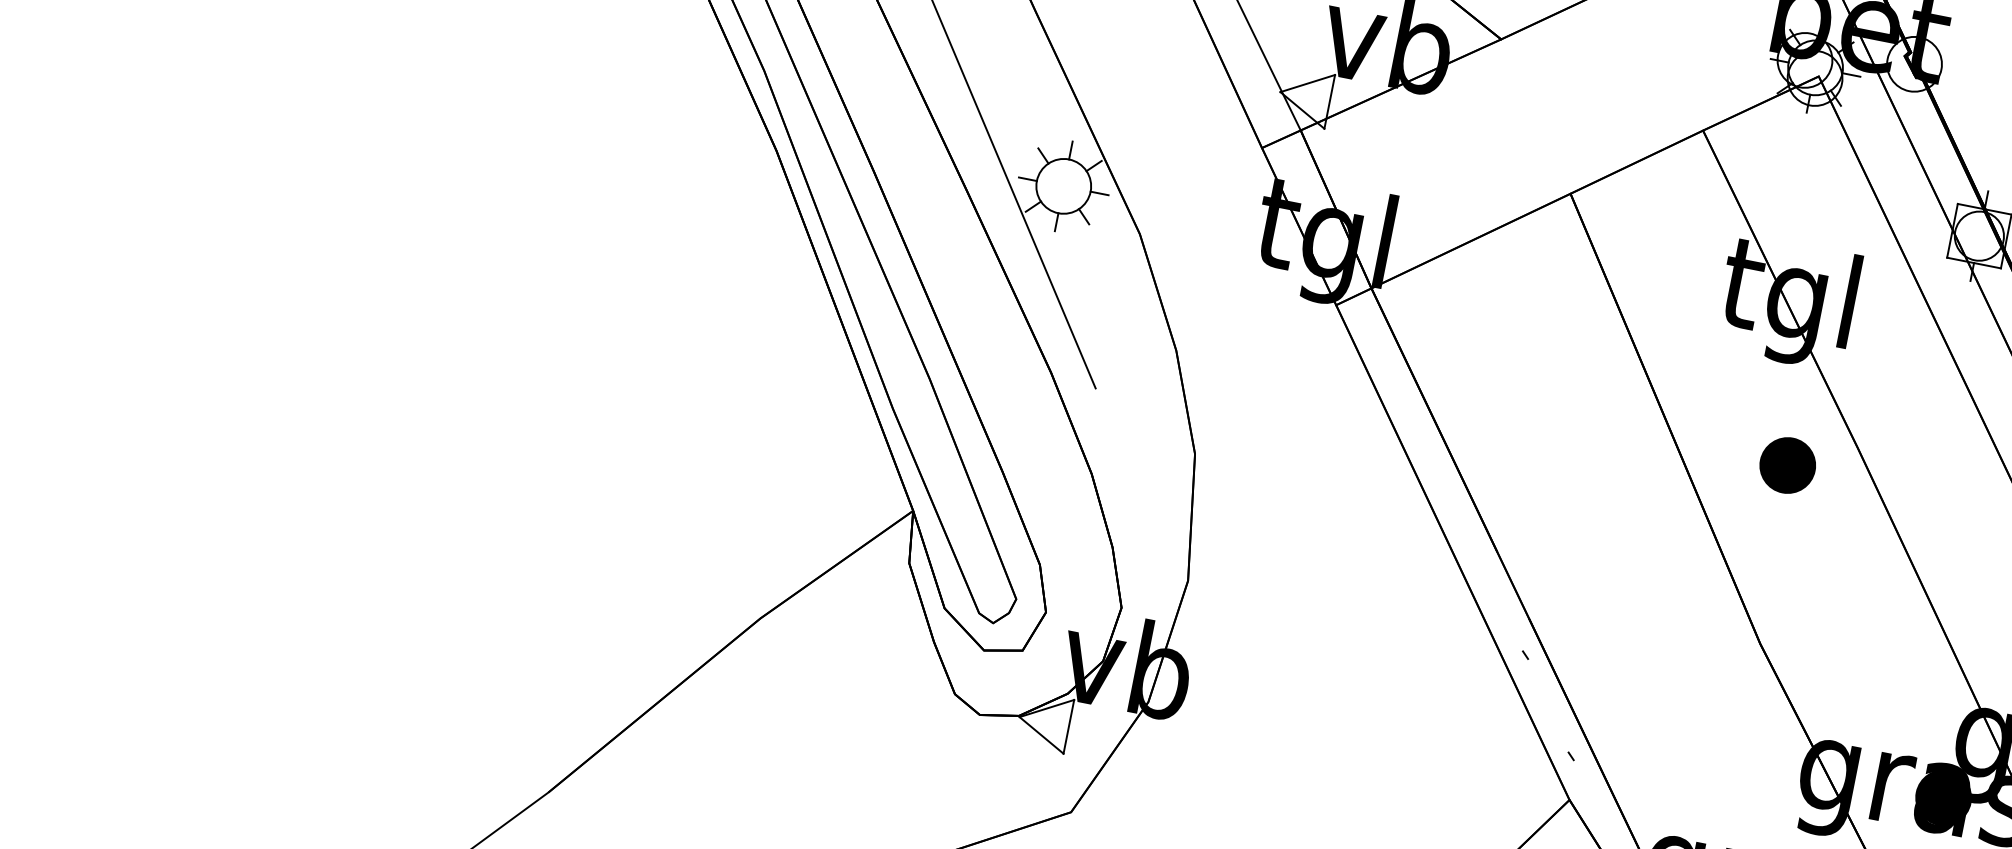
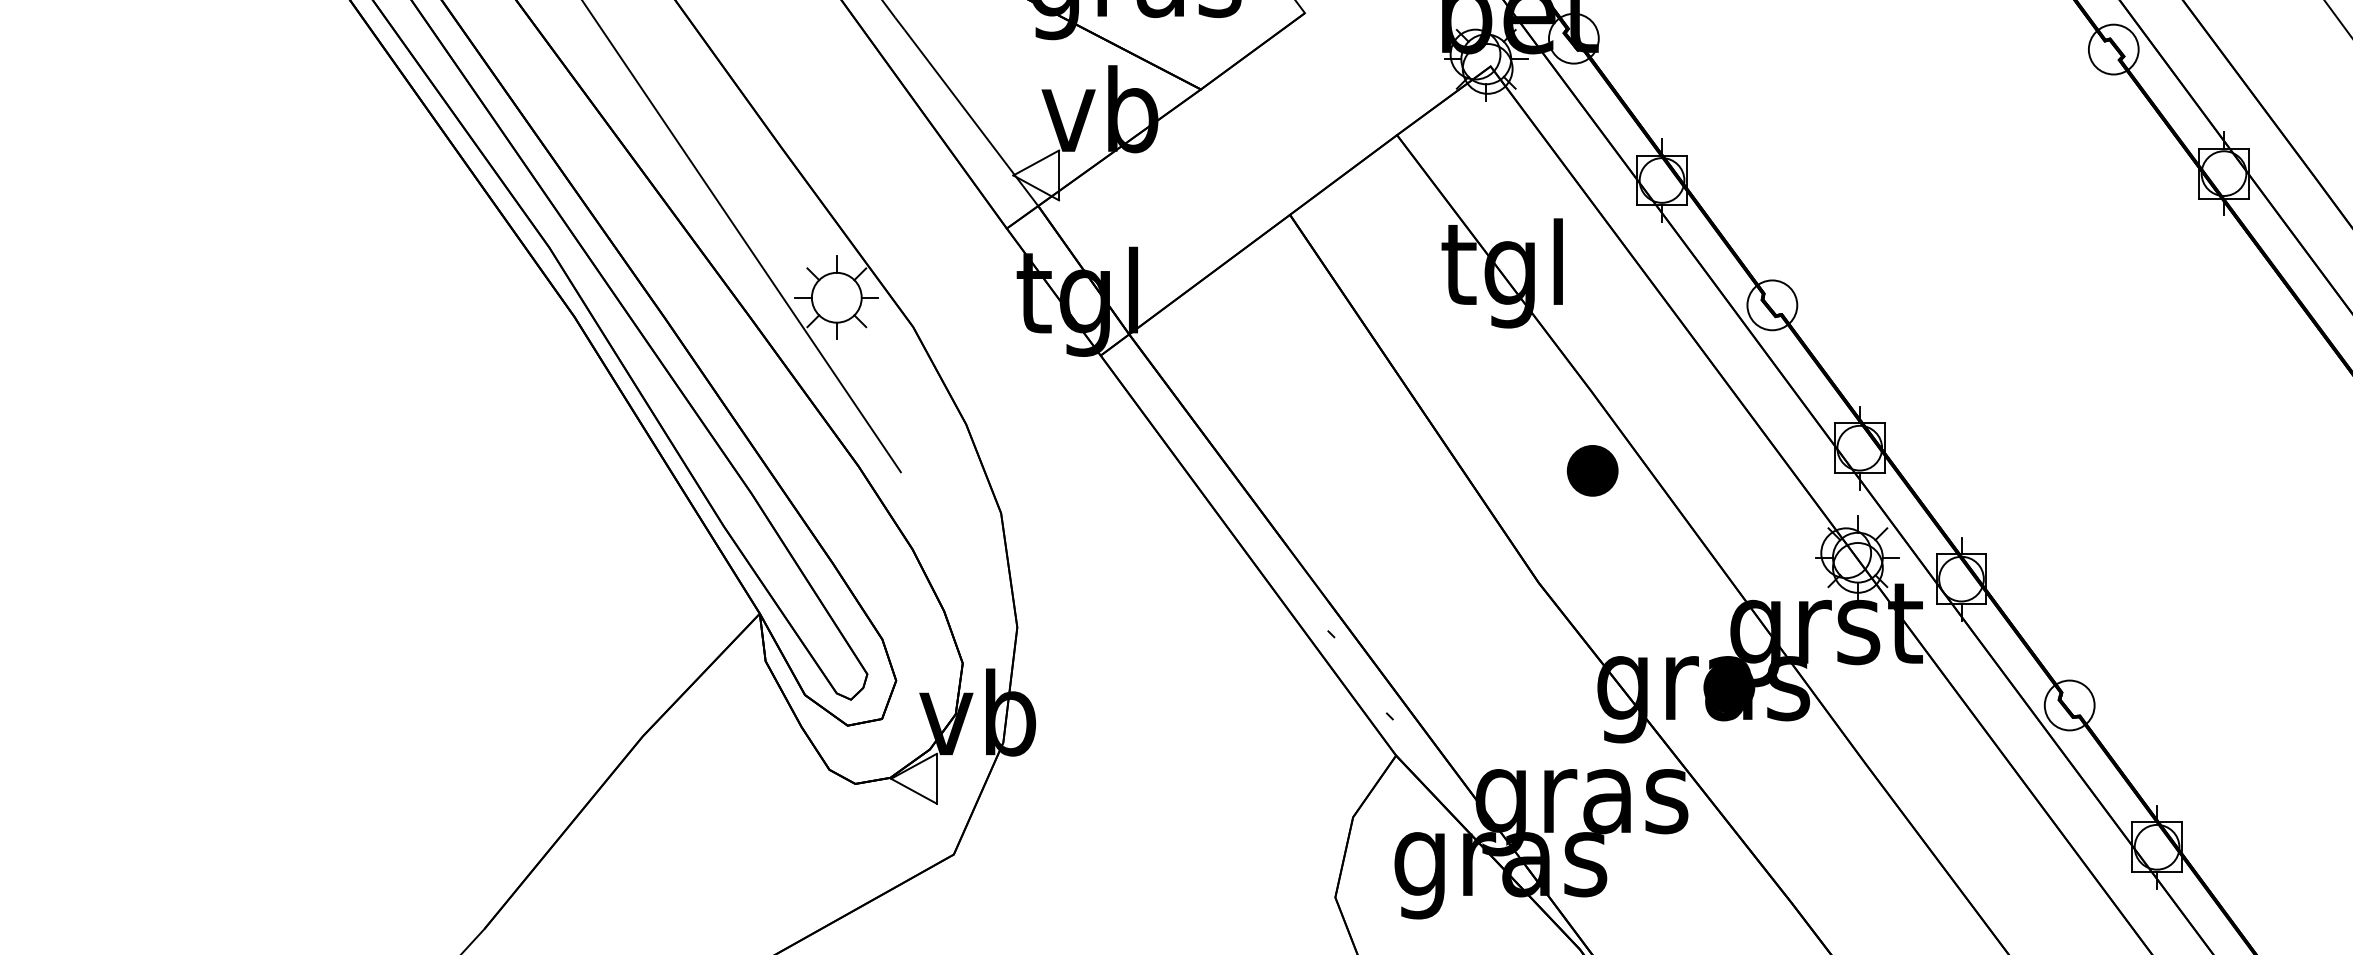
part: (1787, 465) -> (1592, 470), moved

